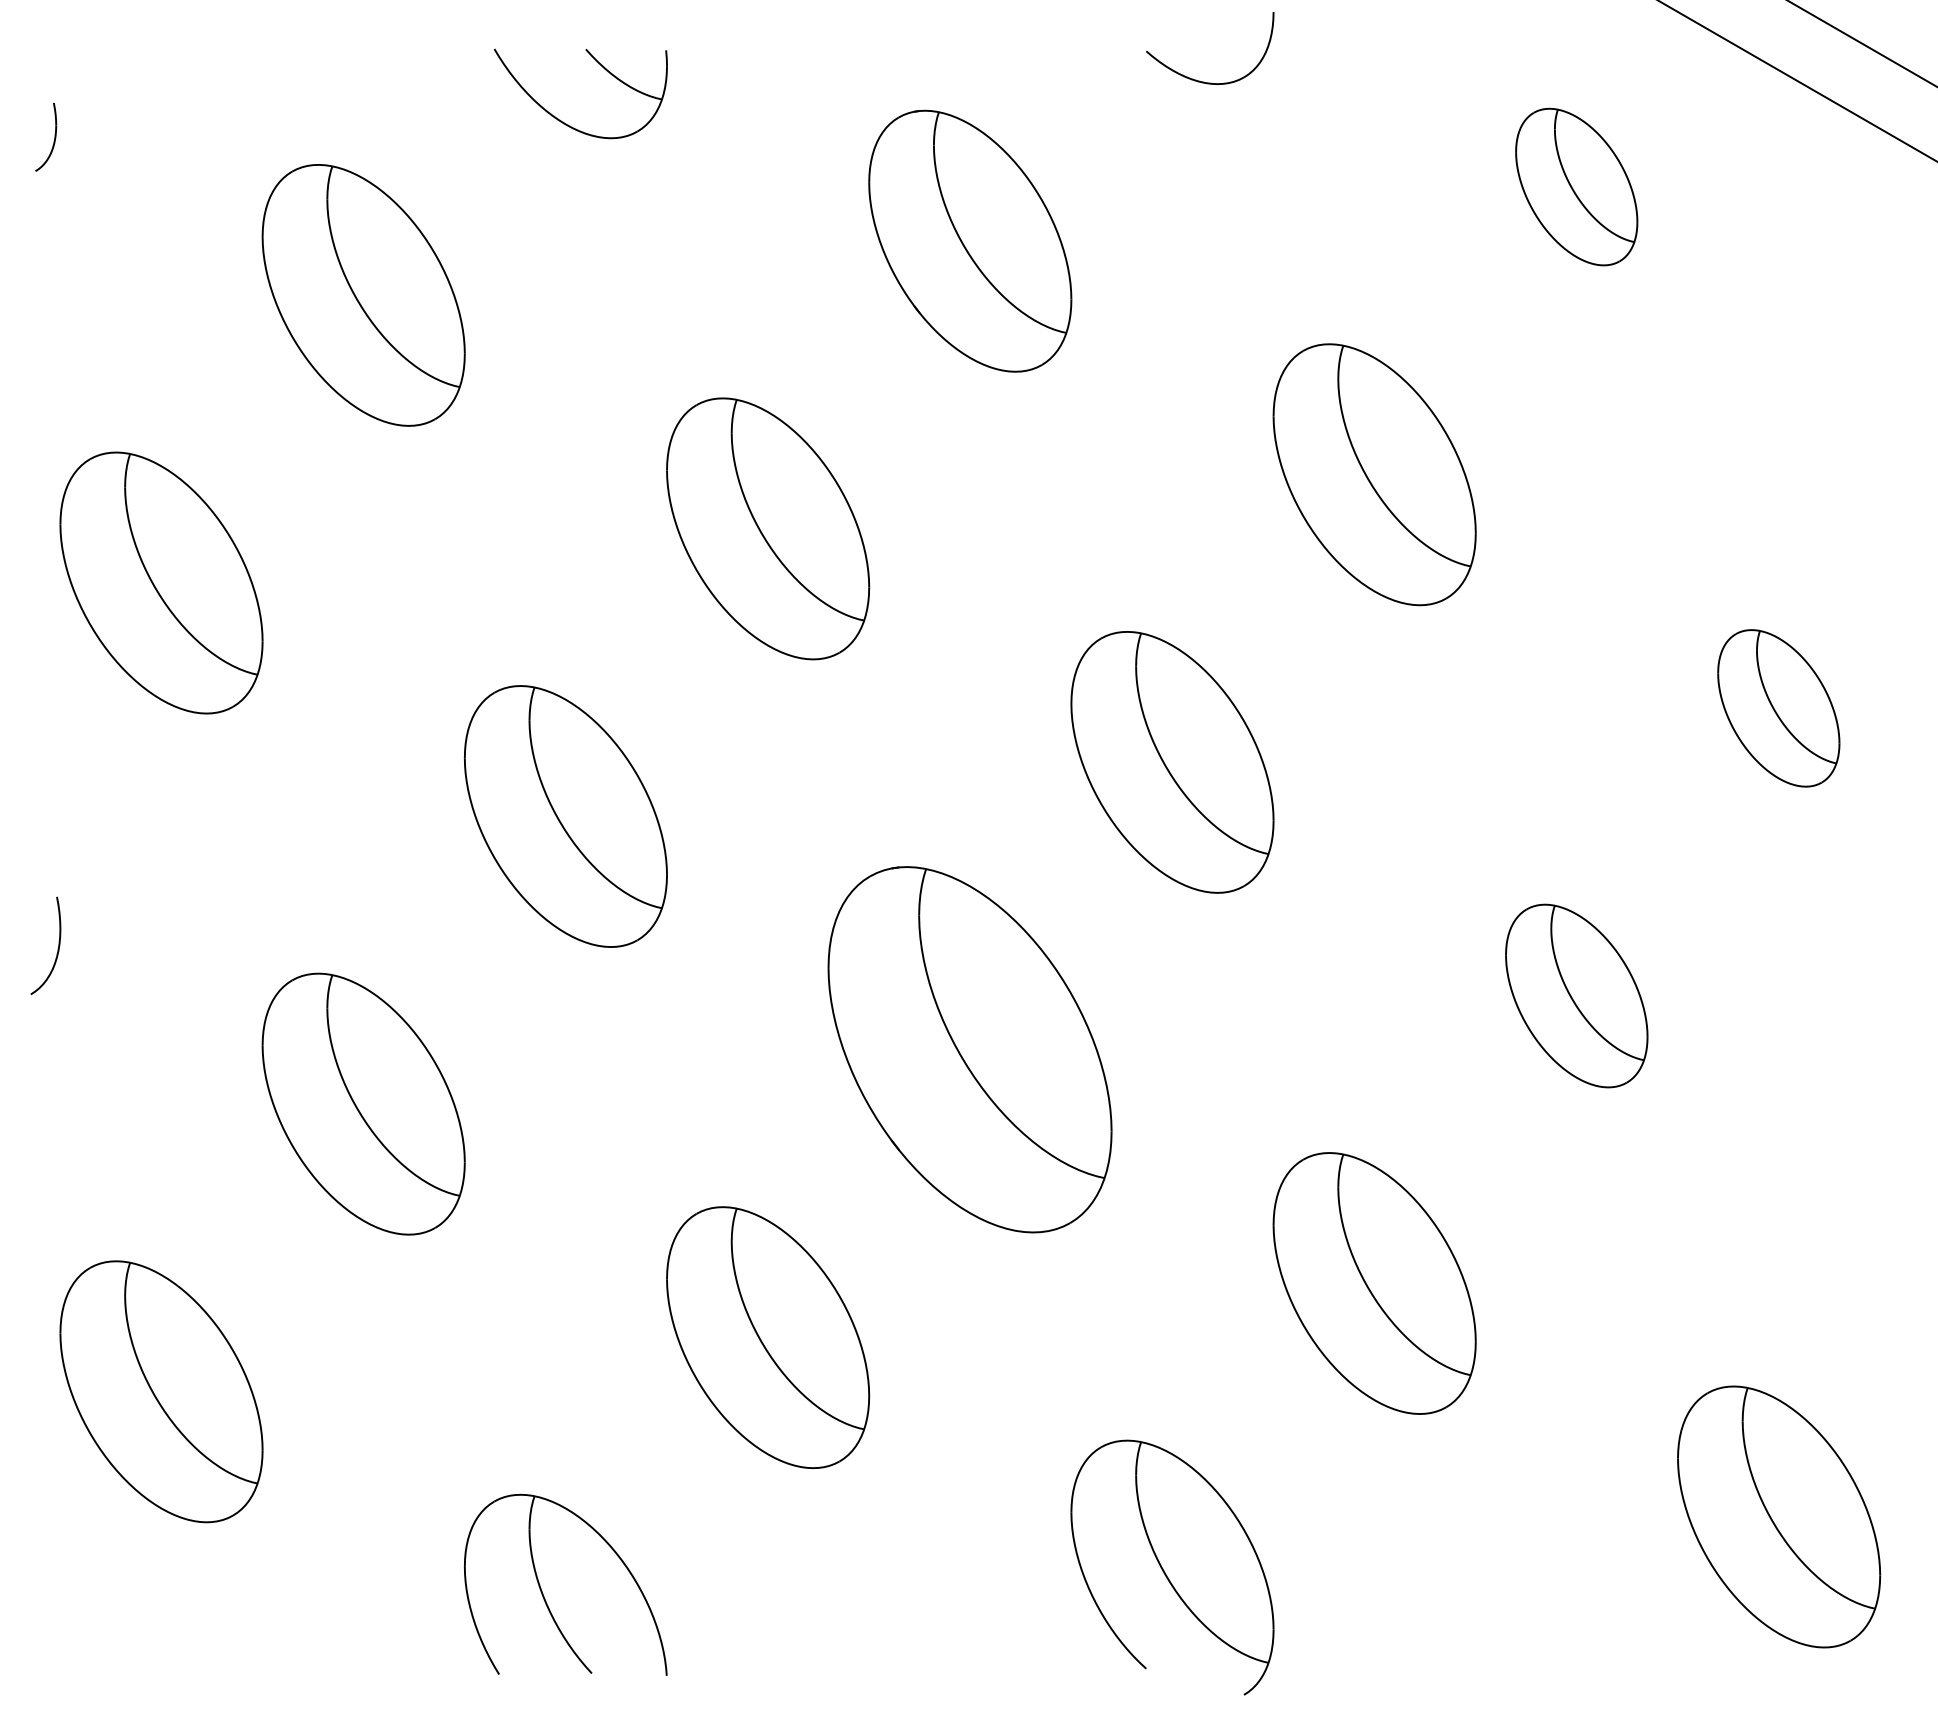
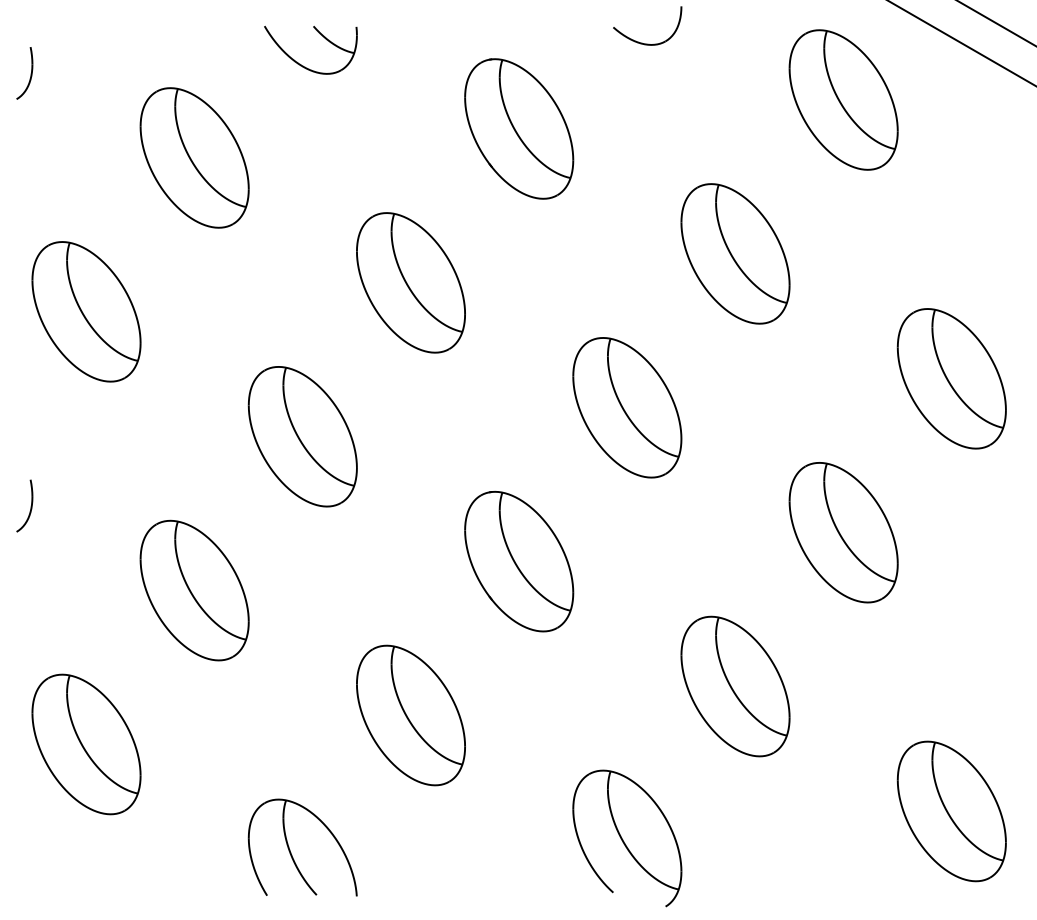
part: (45, 137) -> (24, 73), size x1.43
part: (1576, 186) -> (843, 99), size x1.67
part: (1778, 707) -> (951, 378), size x1.67
part: (1576, 995) -> (843, 532), size x1.43
part: (970, 1049) -> (519, 561), size x0.71

